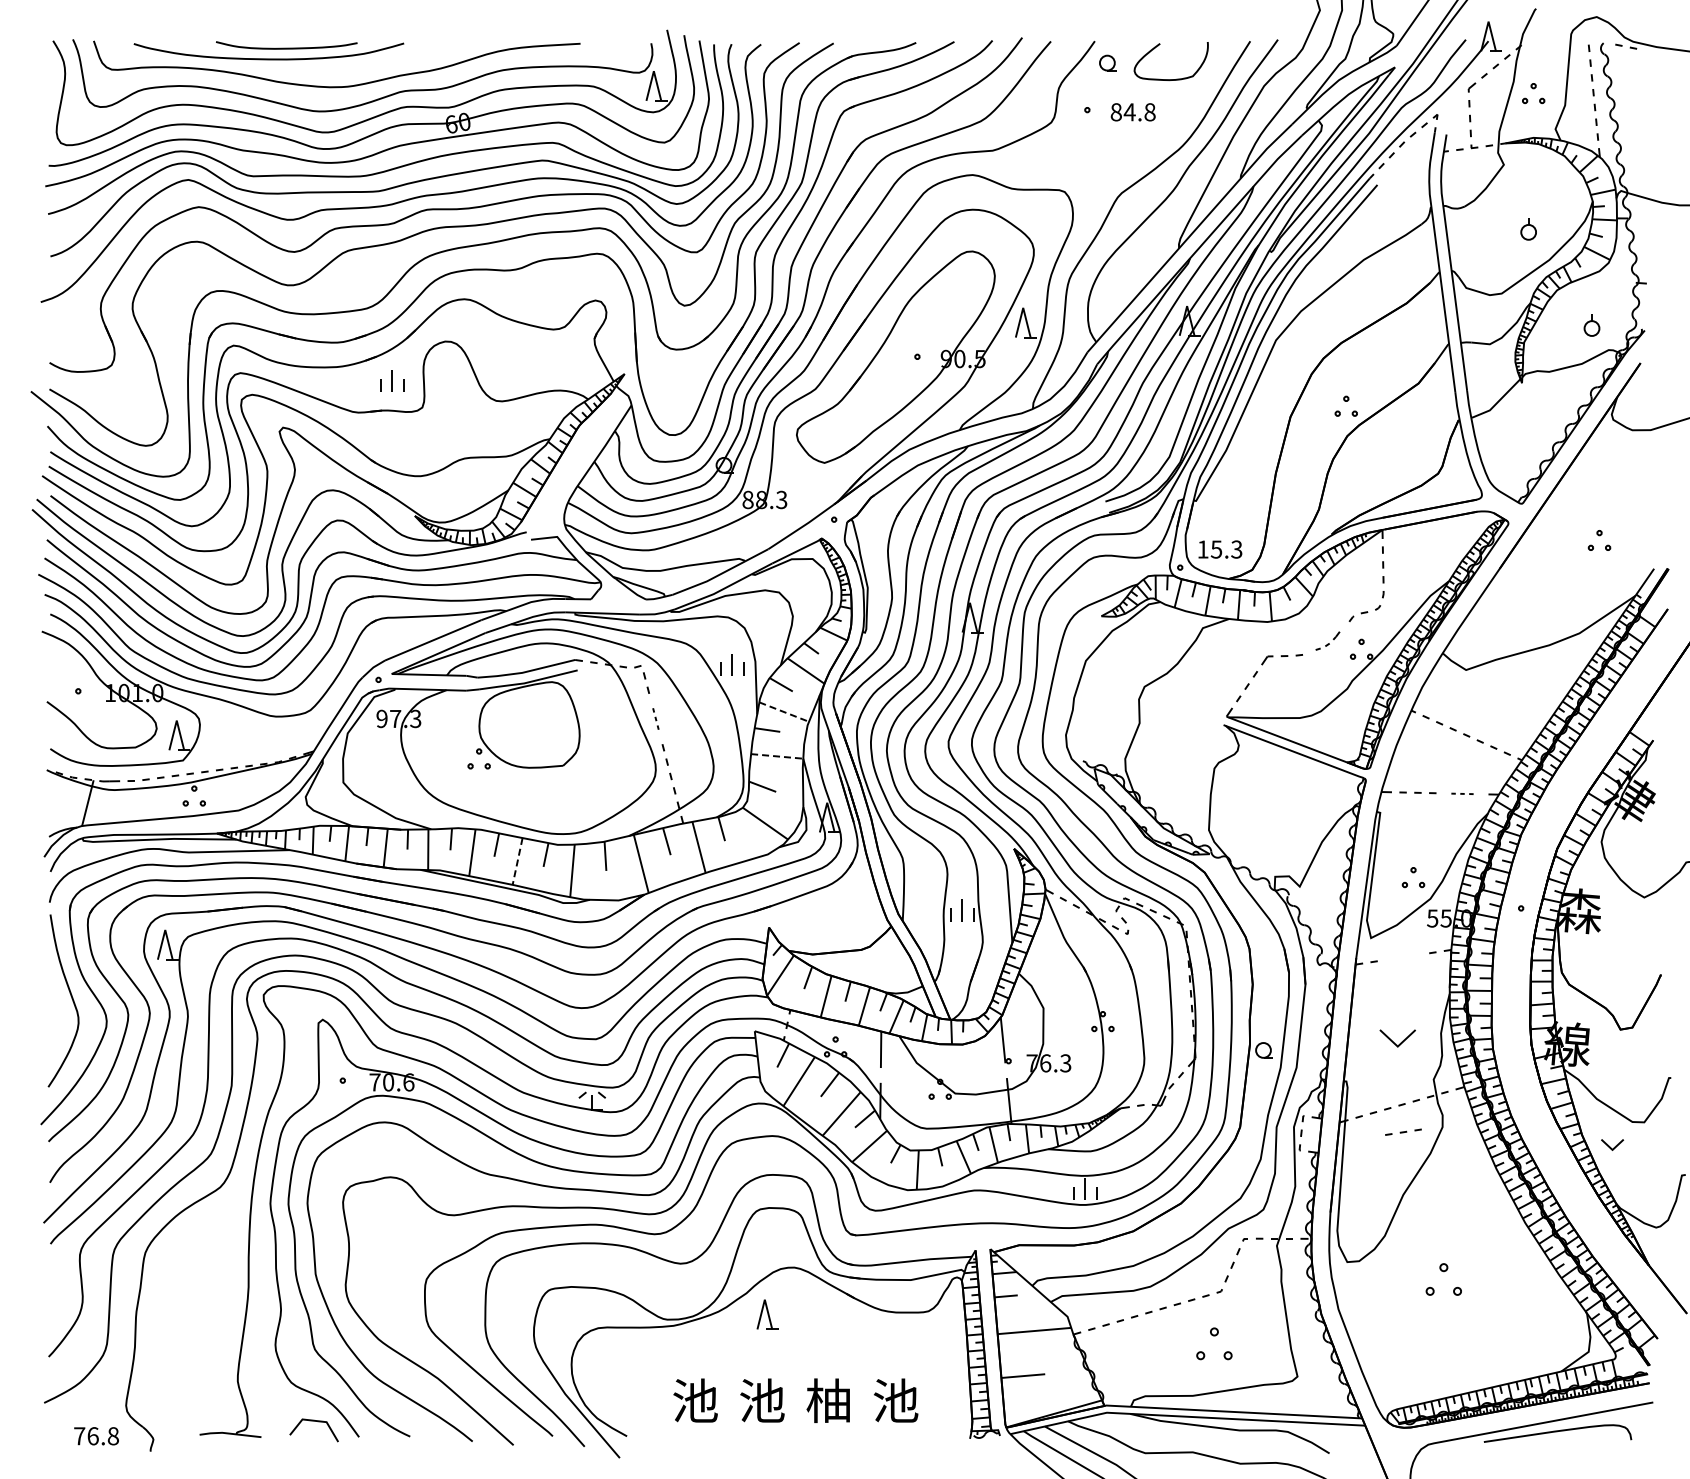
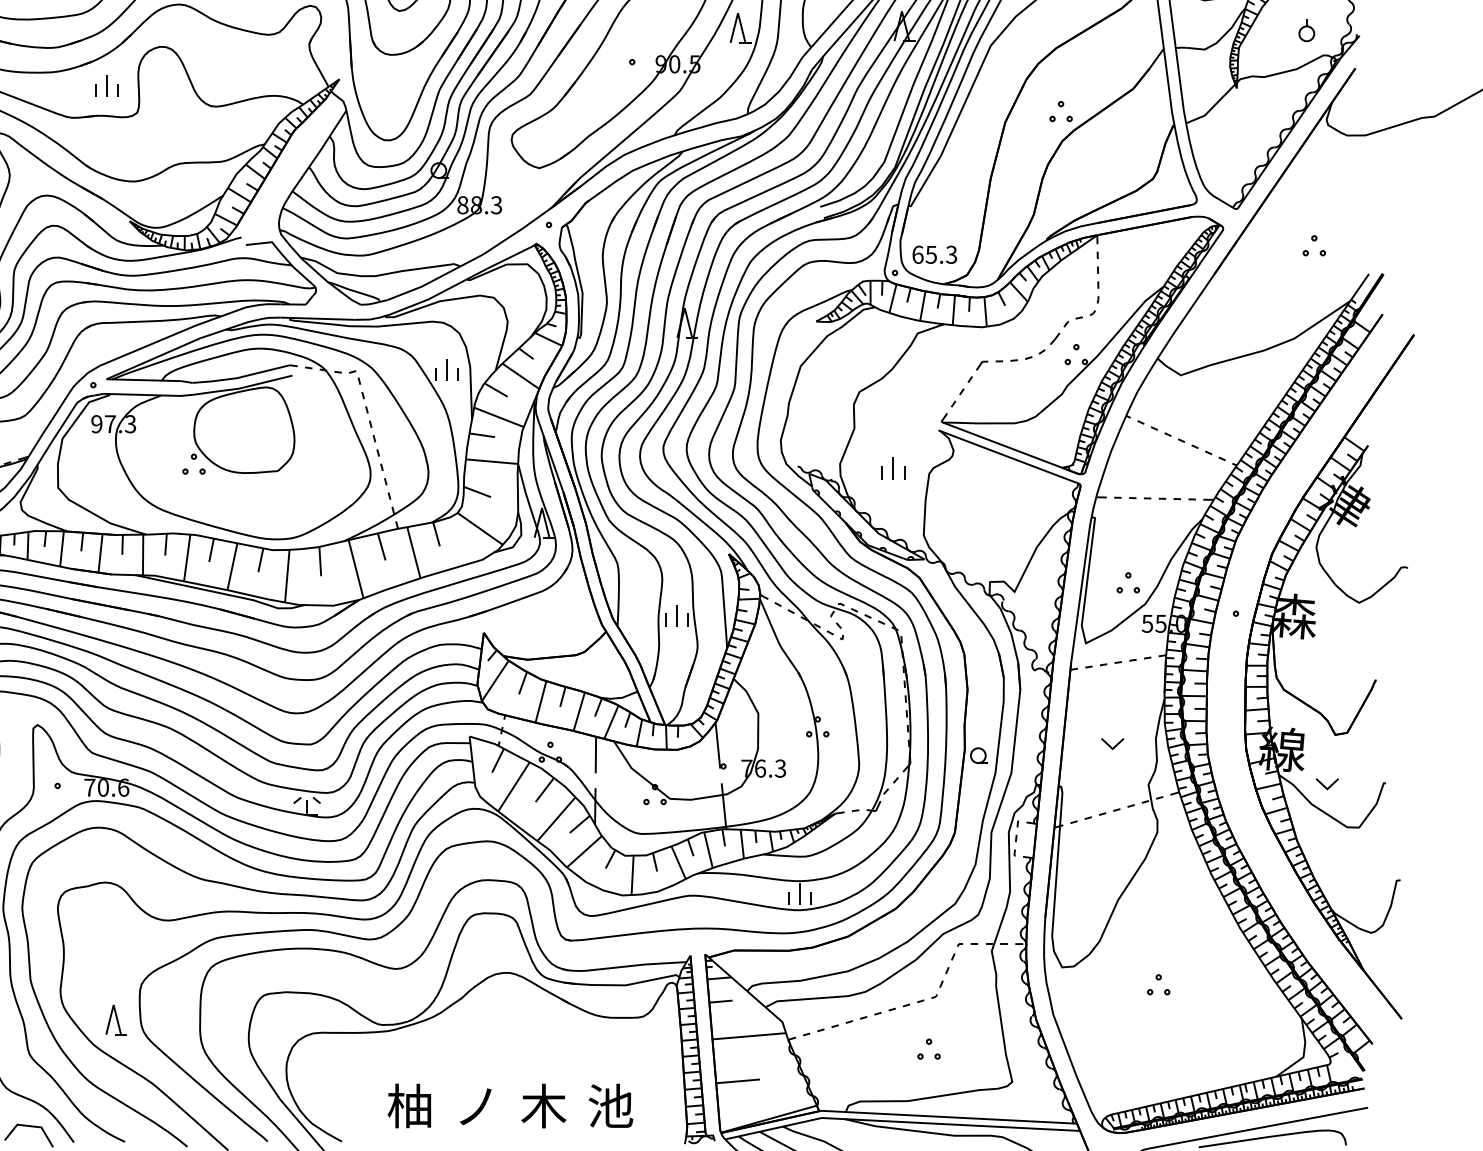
text: (1202, 549) -> (917, 254), 15.3 -> 65.3
part: (1327, 640) -> (1042, 345), size x1.43
line: (784, 712) -> (499, 417), dashed -> solid
part: (655, 718) -> (370, 423), size x1.67
line: (777, 756) -> (492, 461), dashed -> solid
part: (1178, 762) -> (893, 467), added
part: (1462, 793) -> (1177, 498), size x1.67
line: (517, 861) -> (232, 566), dashed -> solid
part: (1397, 1038) -> (1112, 743), size x0.62
part: (1403, 1131) -> (1118, 661), moved
part: (1612, 1144) -> (1327, 783), moved
part: (1443, 1279) -> (1158, 984), size x0.62
part: (767, 1314) -> (116, 1019), moved
part: (1213, 1343) -> (928, 1048), size x0.62
text: (694, 1400) -> (409, 1105), 池 -> 柚
text: (762, 1400) -> (477, 1105), 池 -> ノ
text: (828, 1400) -> (543, 1105), 柚 -> 木

